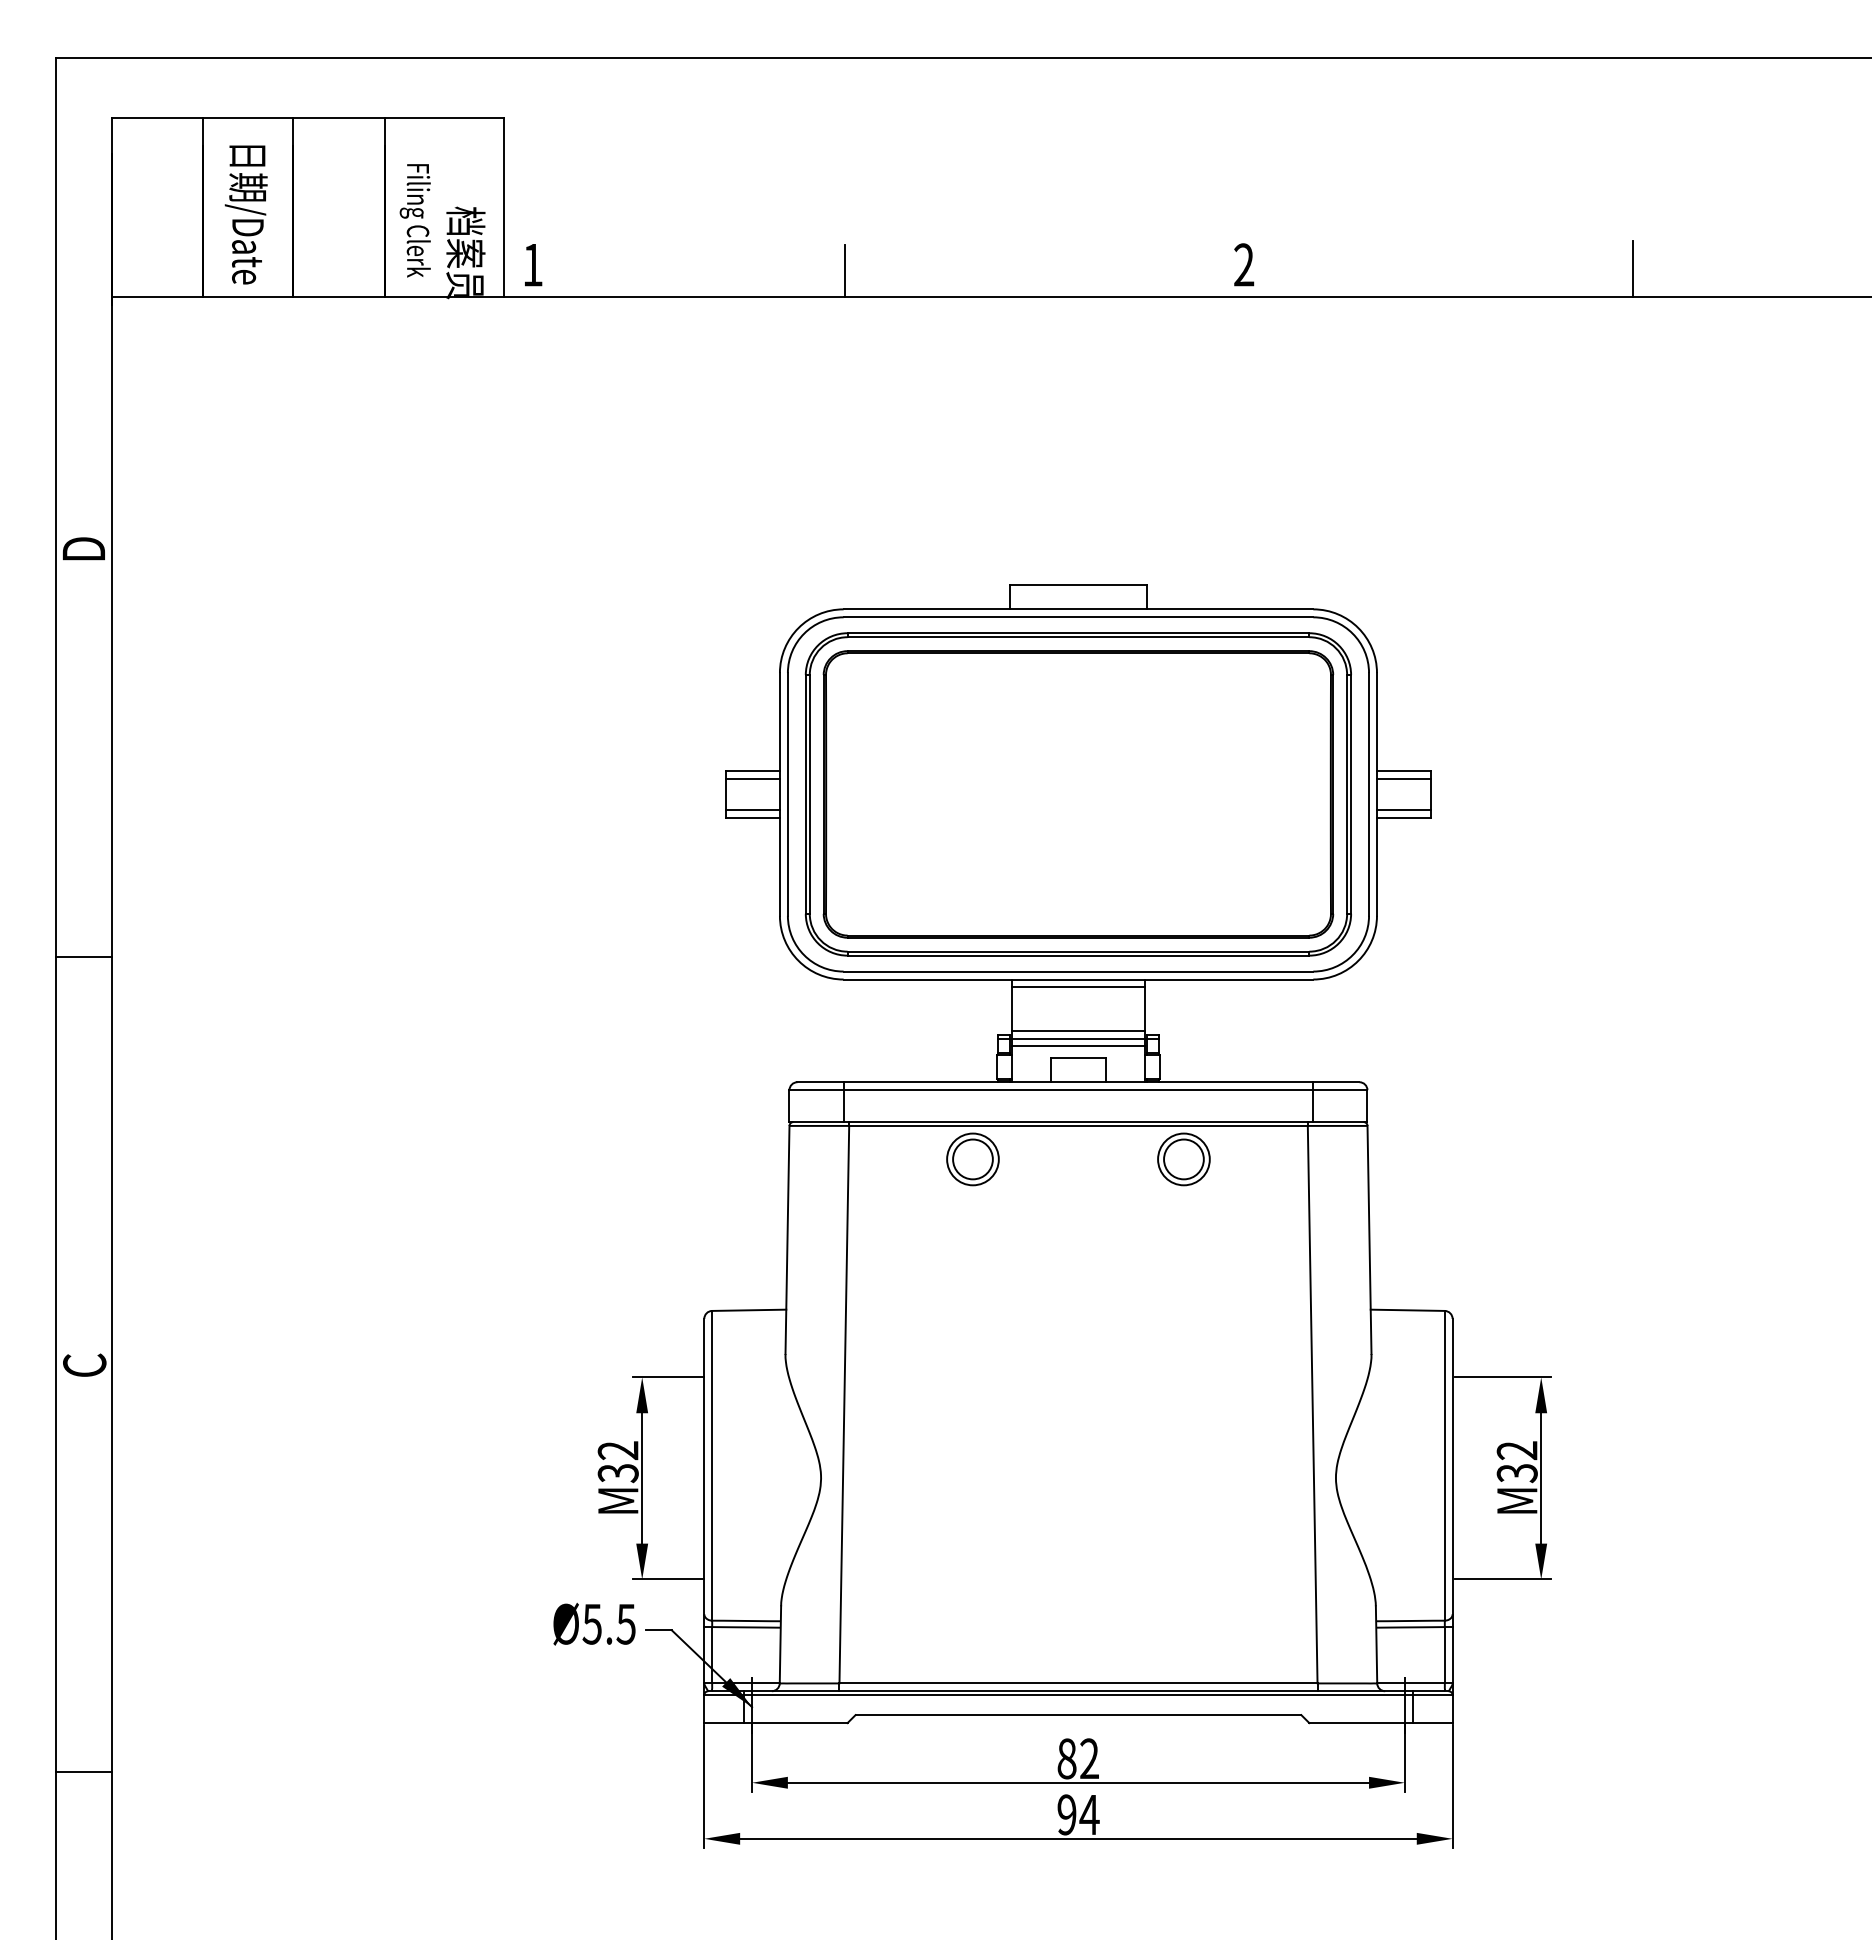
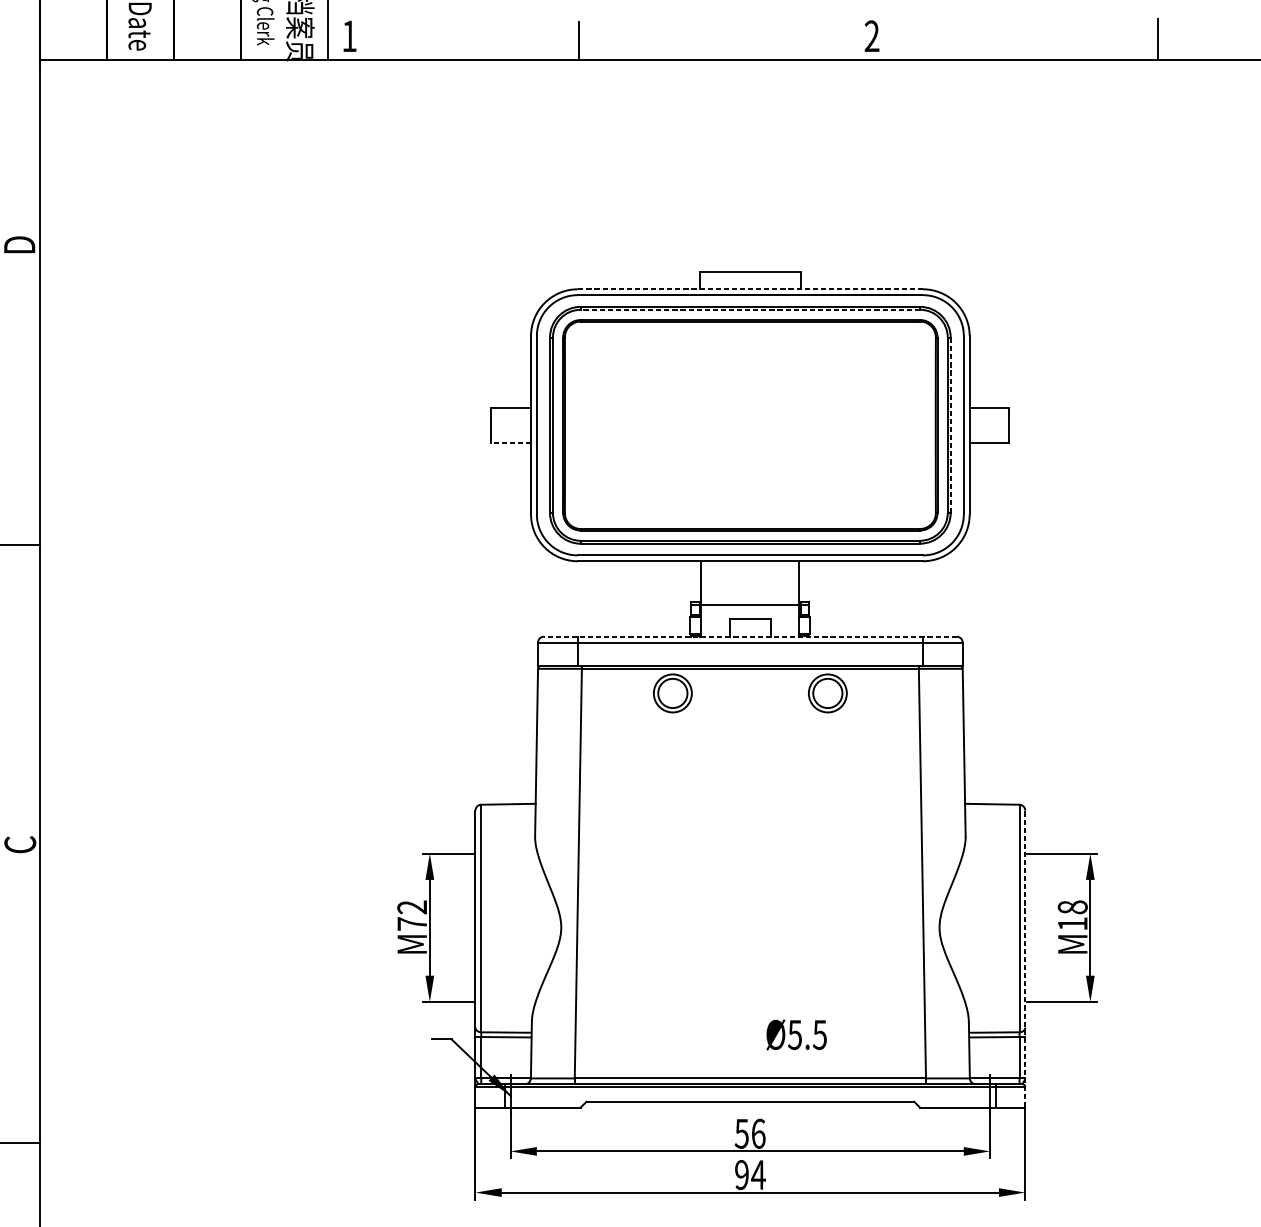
line: (1078, 609) -> (750, 289), solid -> dashed
line: (1078, 637) -> (750, 309), solid -> dashed
line: (752, 778) -> (510, 413), removed
line: (1403, 778) -> (989, 413), removed
line: (1351, 793) -> (950, 424), solid -> dashed
line: (752, 810) -> (510, 437), removed
line: (1403, 810) -> (989, 437), removed
line: (752, 818) -> (510, 442), solid -> dashed
line: (1078, 987) -> (750, 567), removed
line: (1078, 1031) -> (750, 599), removed
line: (1078, 1045) -> (750, 609), removed
line: (1077, 1082) -> (749, 636), solid -> dashed
text: (1516, 1462) -> (1072, 916), M32 -> M18
text: (617, 1473) -> (411, 924), M32 -> M72
line: (1452, 1520) -> (1025, 958), solid -> dashed
text: (594, 1623) -> (796, 1034), moved
text: (1078, 1758) -> (750, 1133), 82 -> 56

